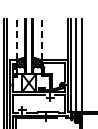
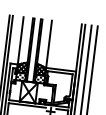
line: (16, 39) -> (20, 40), dashed -> solid
line: (41, 39) -> (49, 44), dashed -> solid

